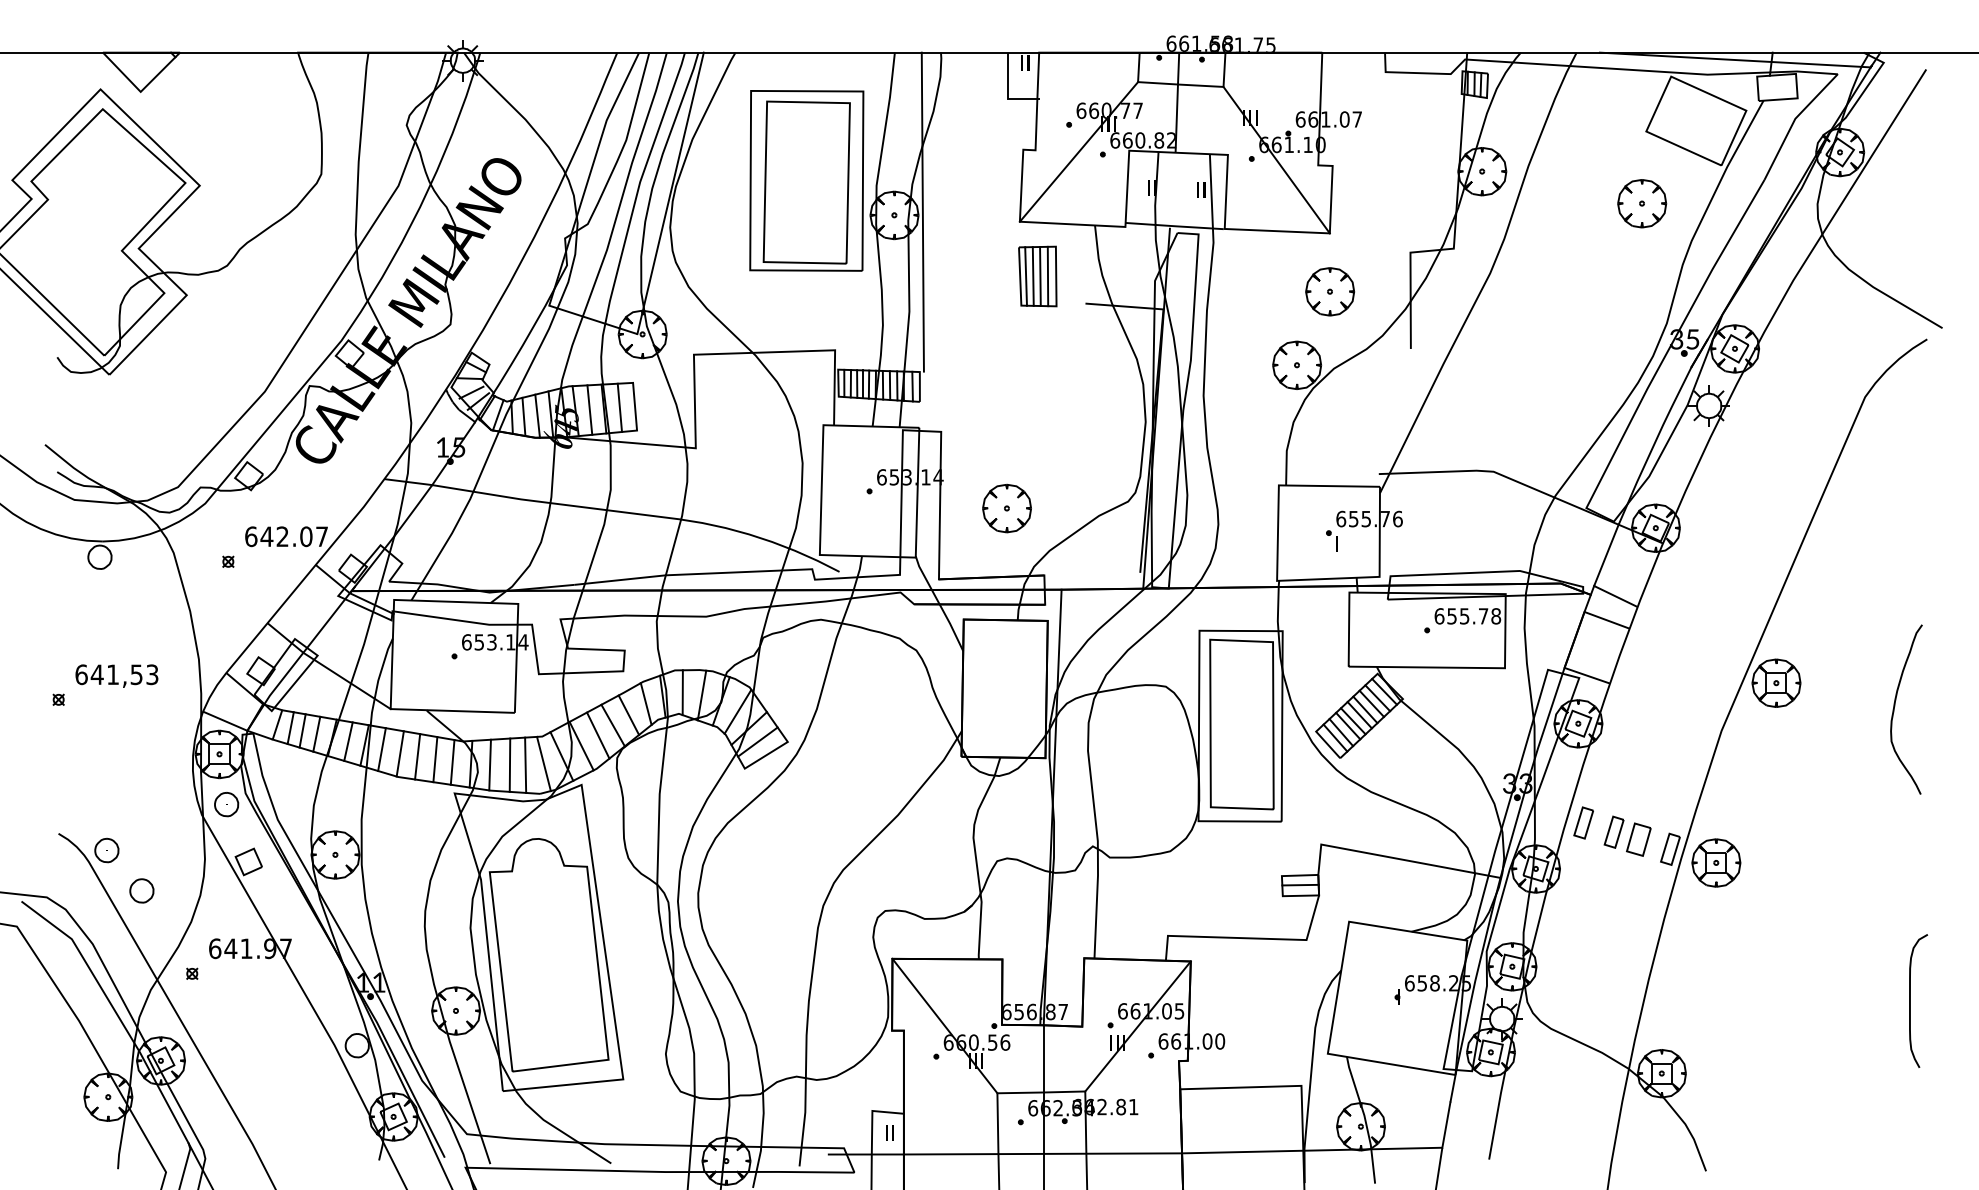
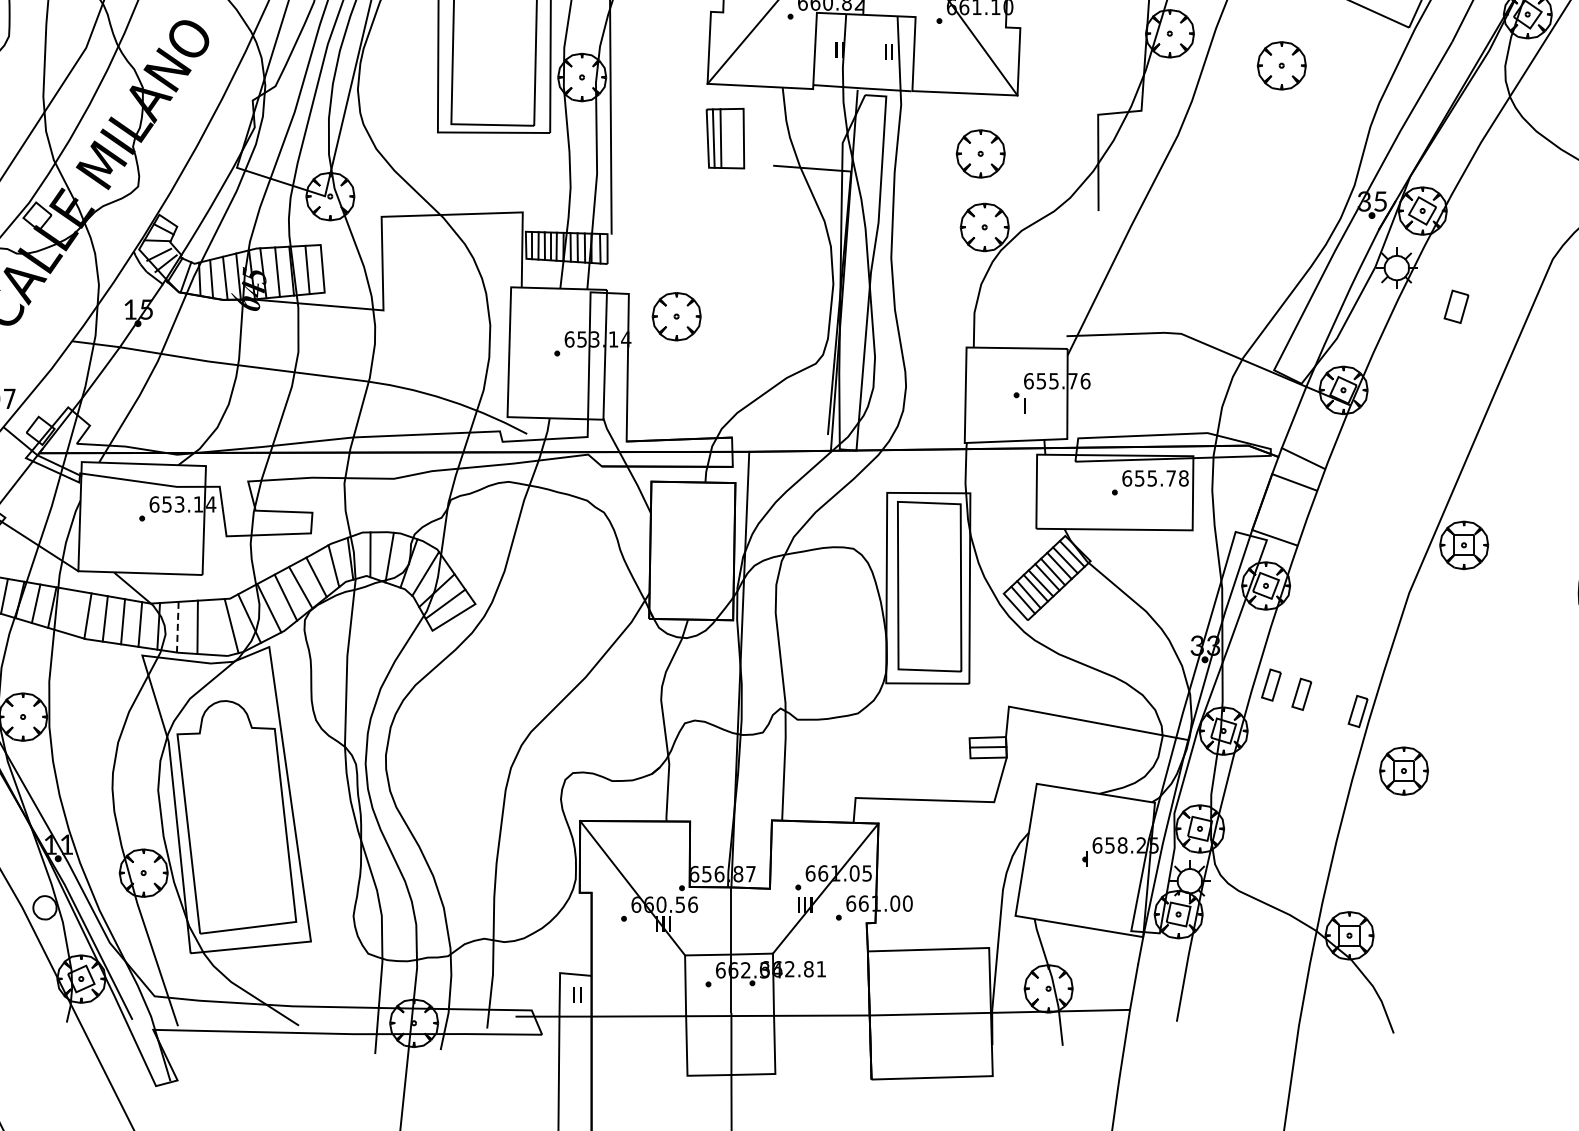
part: (1642, 203) -> (1282, 65), moved
line: (1040, 276) -> (728, 138), removed
line: (1047, 276) -> (735, 138), removed
part: (1330, 291) -> (981, 153), moved
part: (1006, 508) -> (676, 316), moved
line: (381, 749) -> (69, 611), removed
line: (525, 764) -> (213, 626), removed
line: (490, 765) -> (178, 627), solid -> dashed
part: (1638, 839) -> (1456, 306), moved
part: (1716, 862) -> (1404, 770), moved

